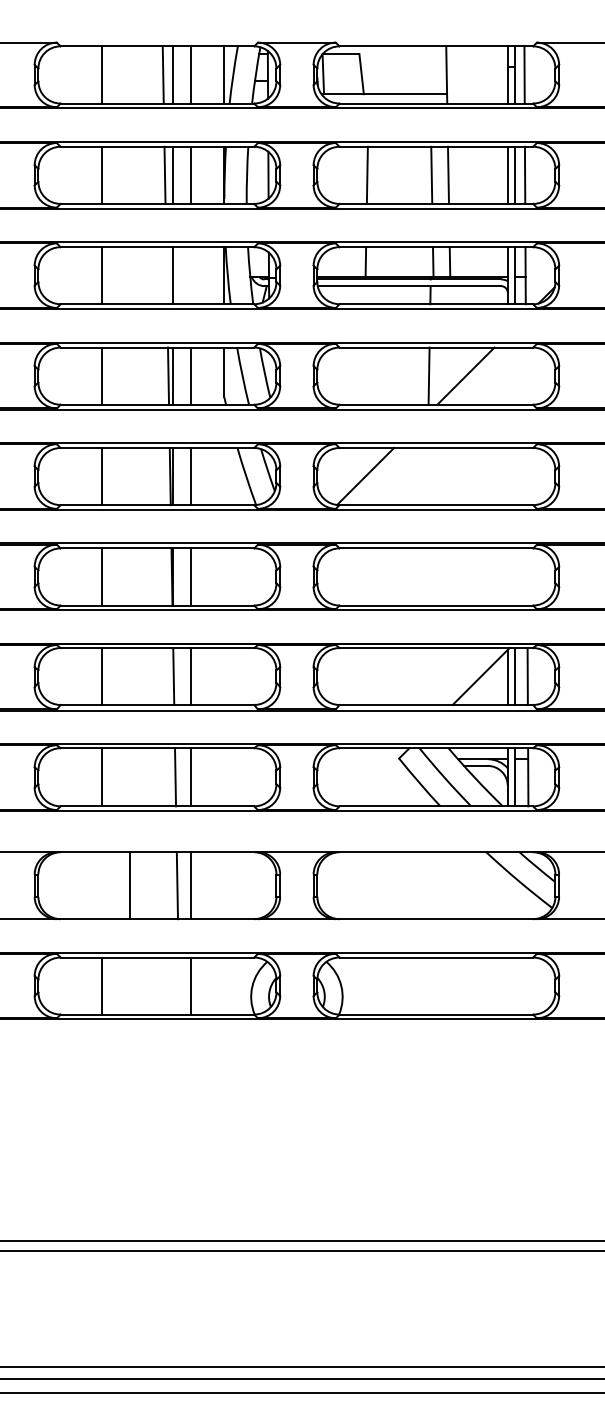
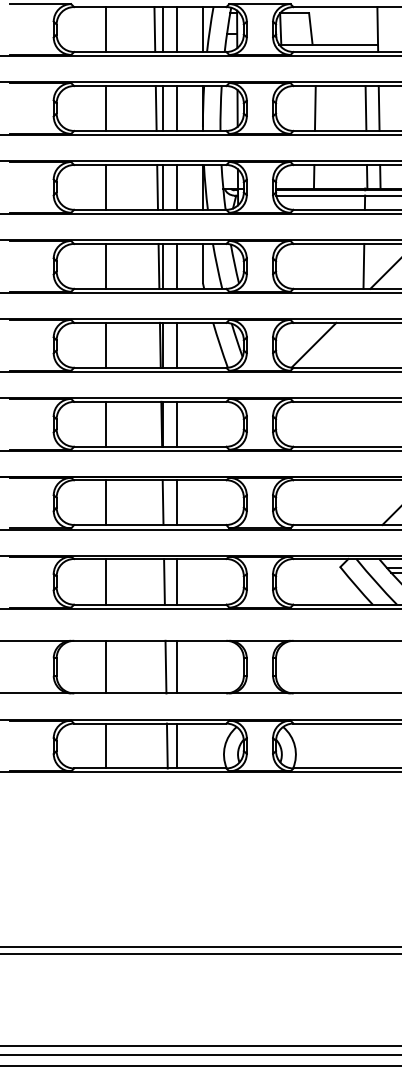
line: (166, 275) -> (157, 187), added
line: (190, 275) -> (176, 187), added
line: (129, 885) -> (106, 666), moved
line: (178, 985) -> (166, 745), added

